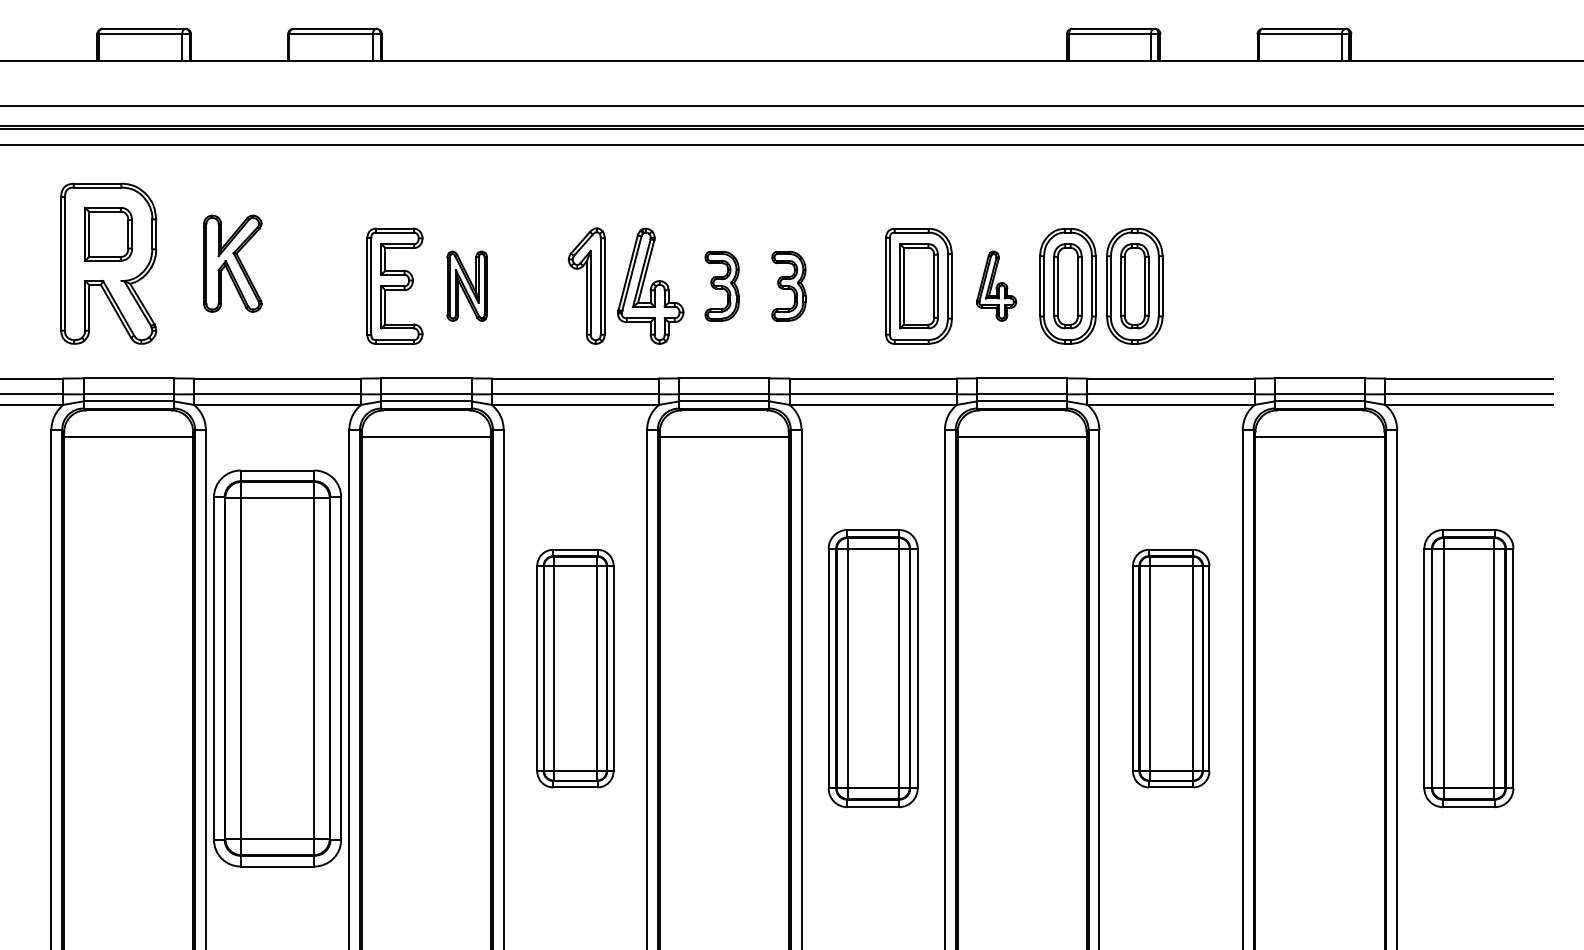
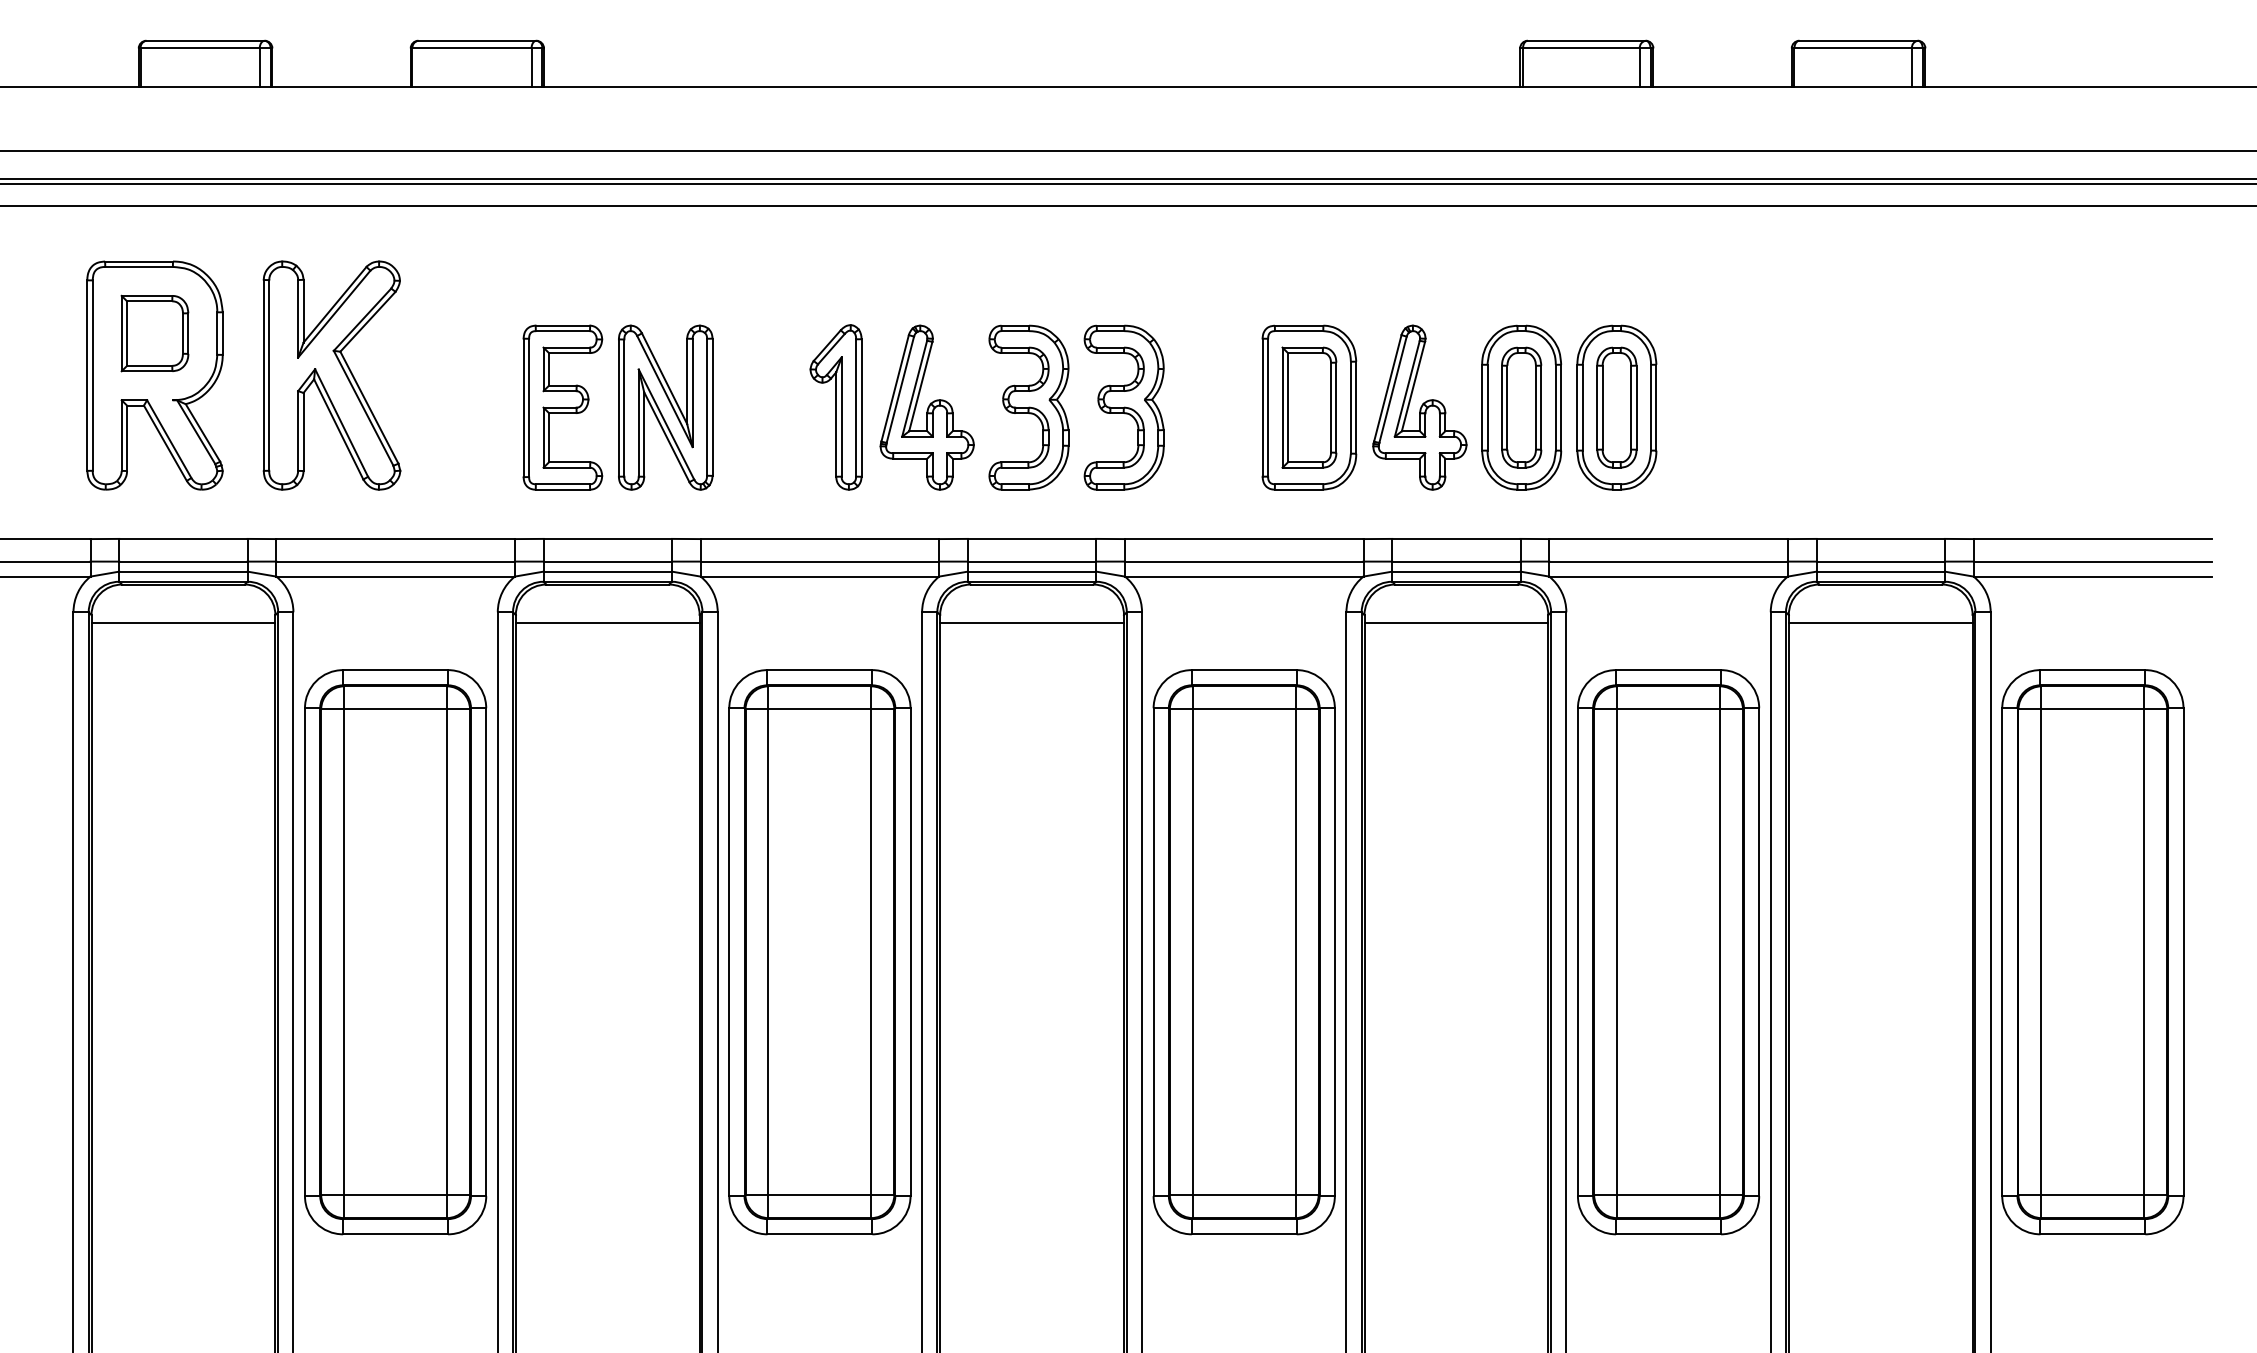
part: (232, 263) -> (331, 375), size x1.67
part: (467, 286) -> (665, 407), size x1.67
part: (721, 286) -> (1028, 407), size x1.67
part: (788, 286) -> (1123, 407), size x1.67
part: (996, 286) -> (1419, 407), size x1.67
part: (575, 668) -> (819, 952), size x1.67
part: (872, 668) -> (1243, 952), size x1.43
part: (1171, 668) -> (1668, 952), size x1.67
part: (1468, 668) -> (2092, 952), size x1.43

